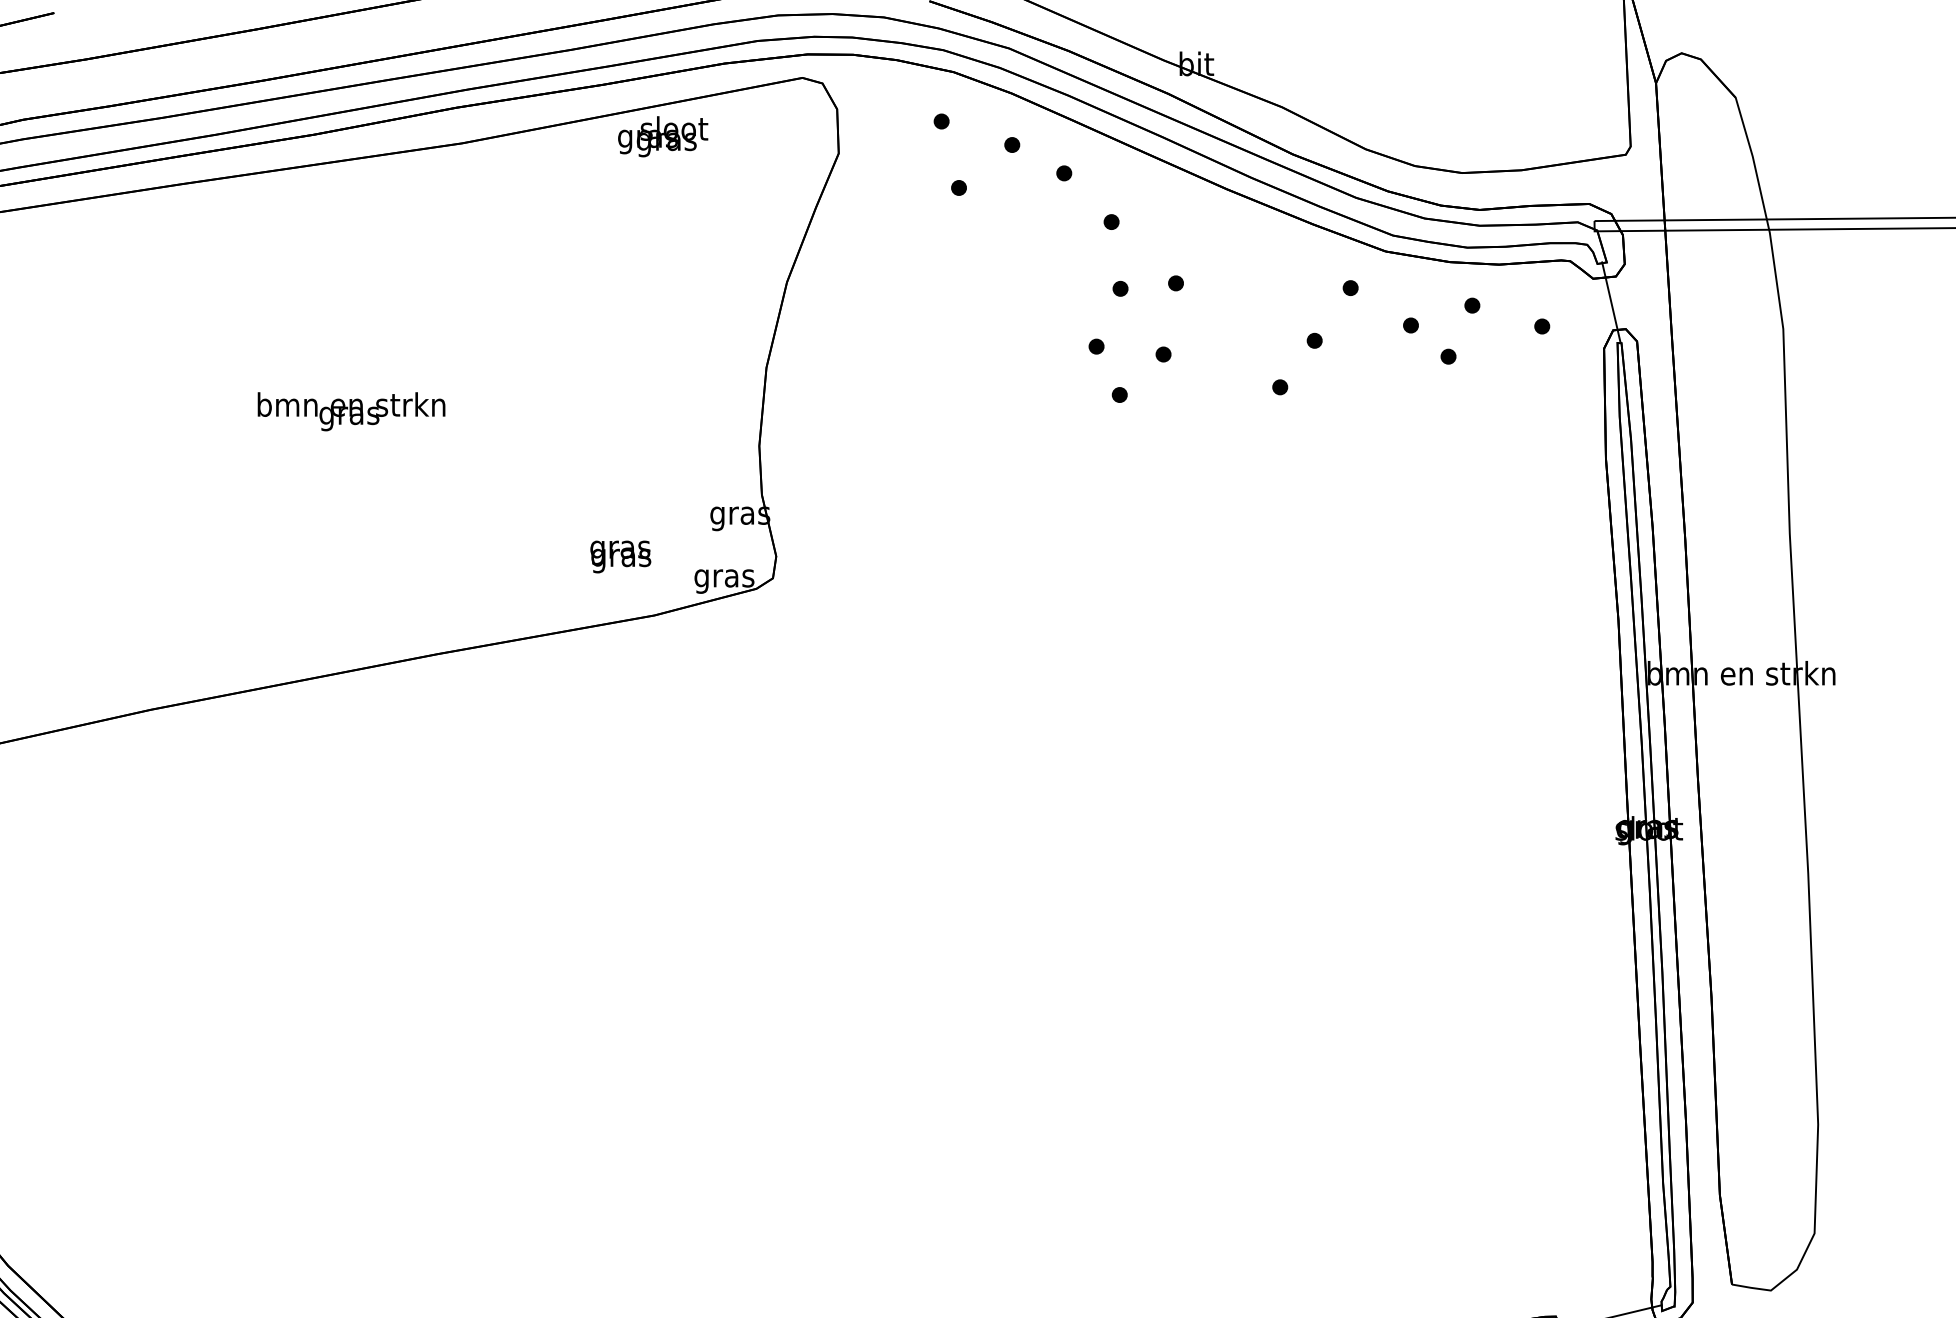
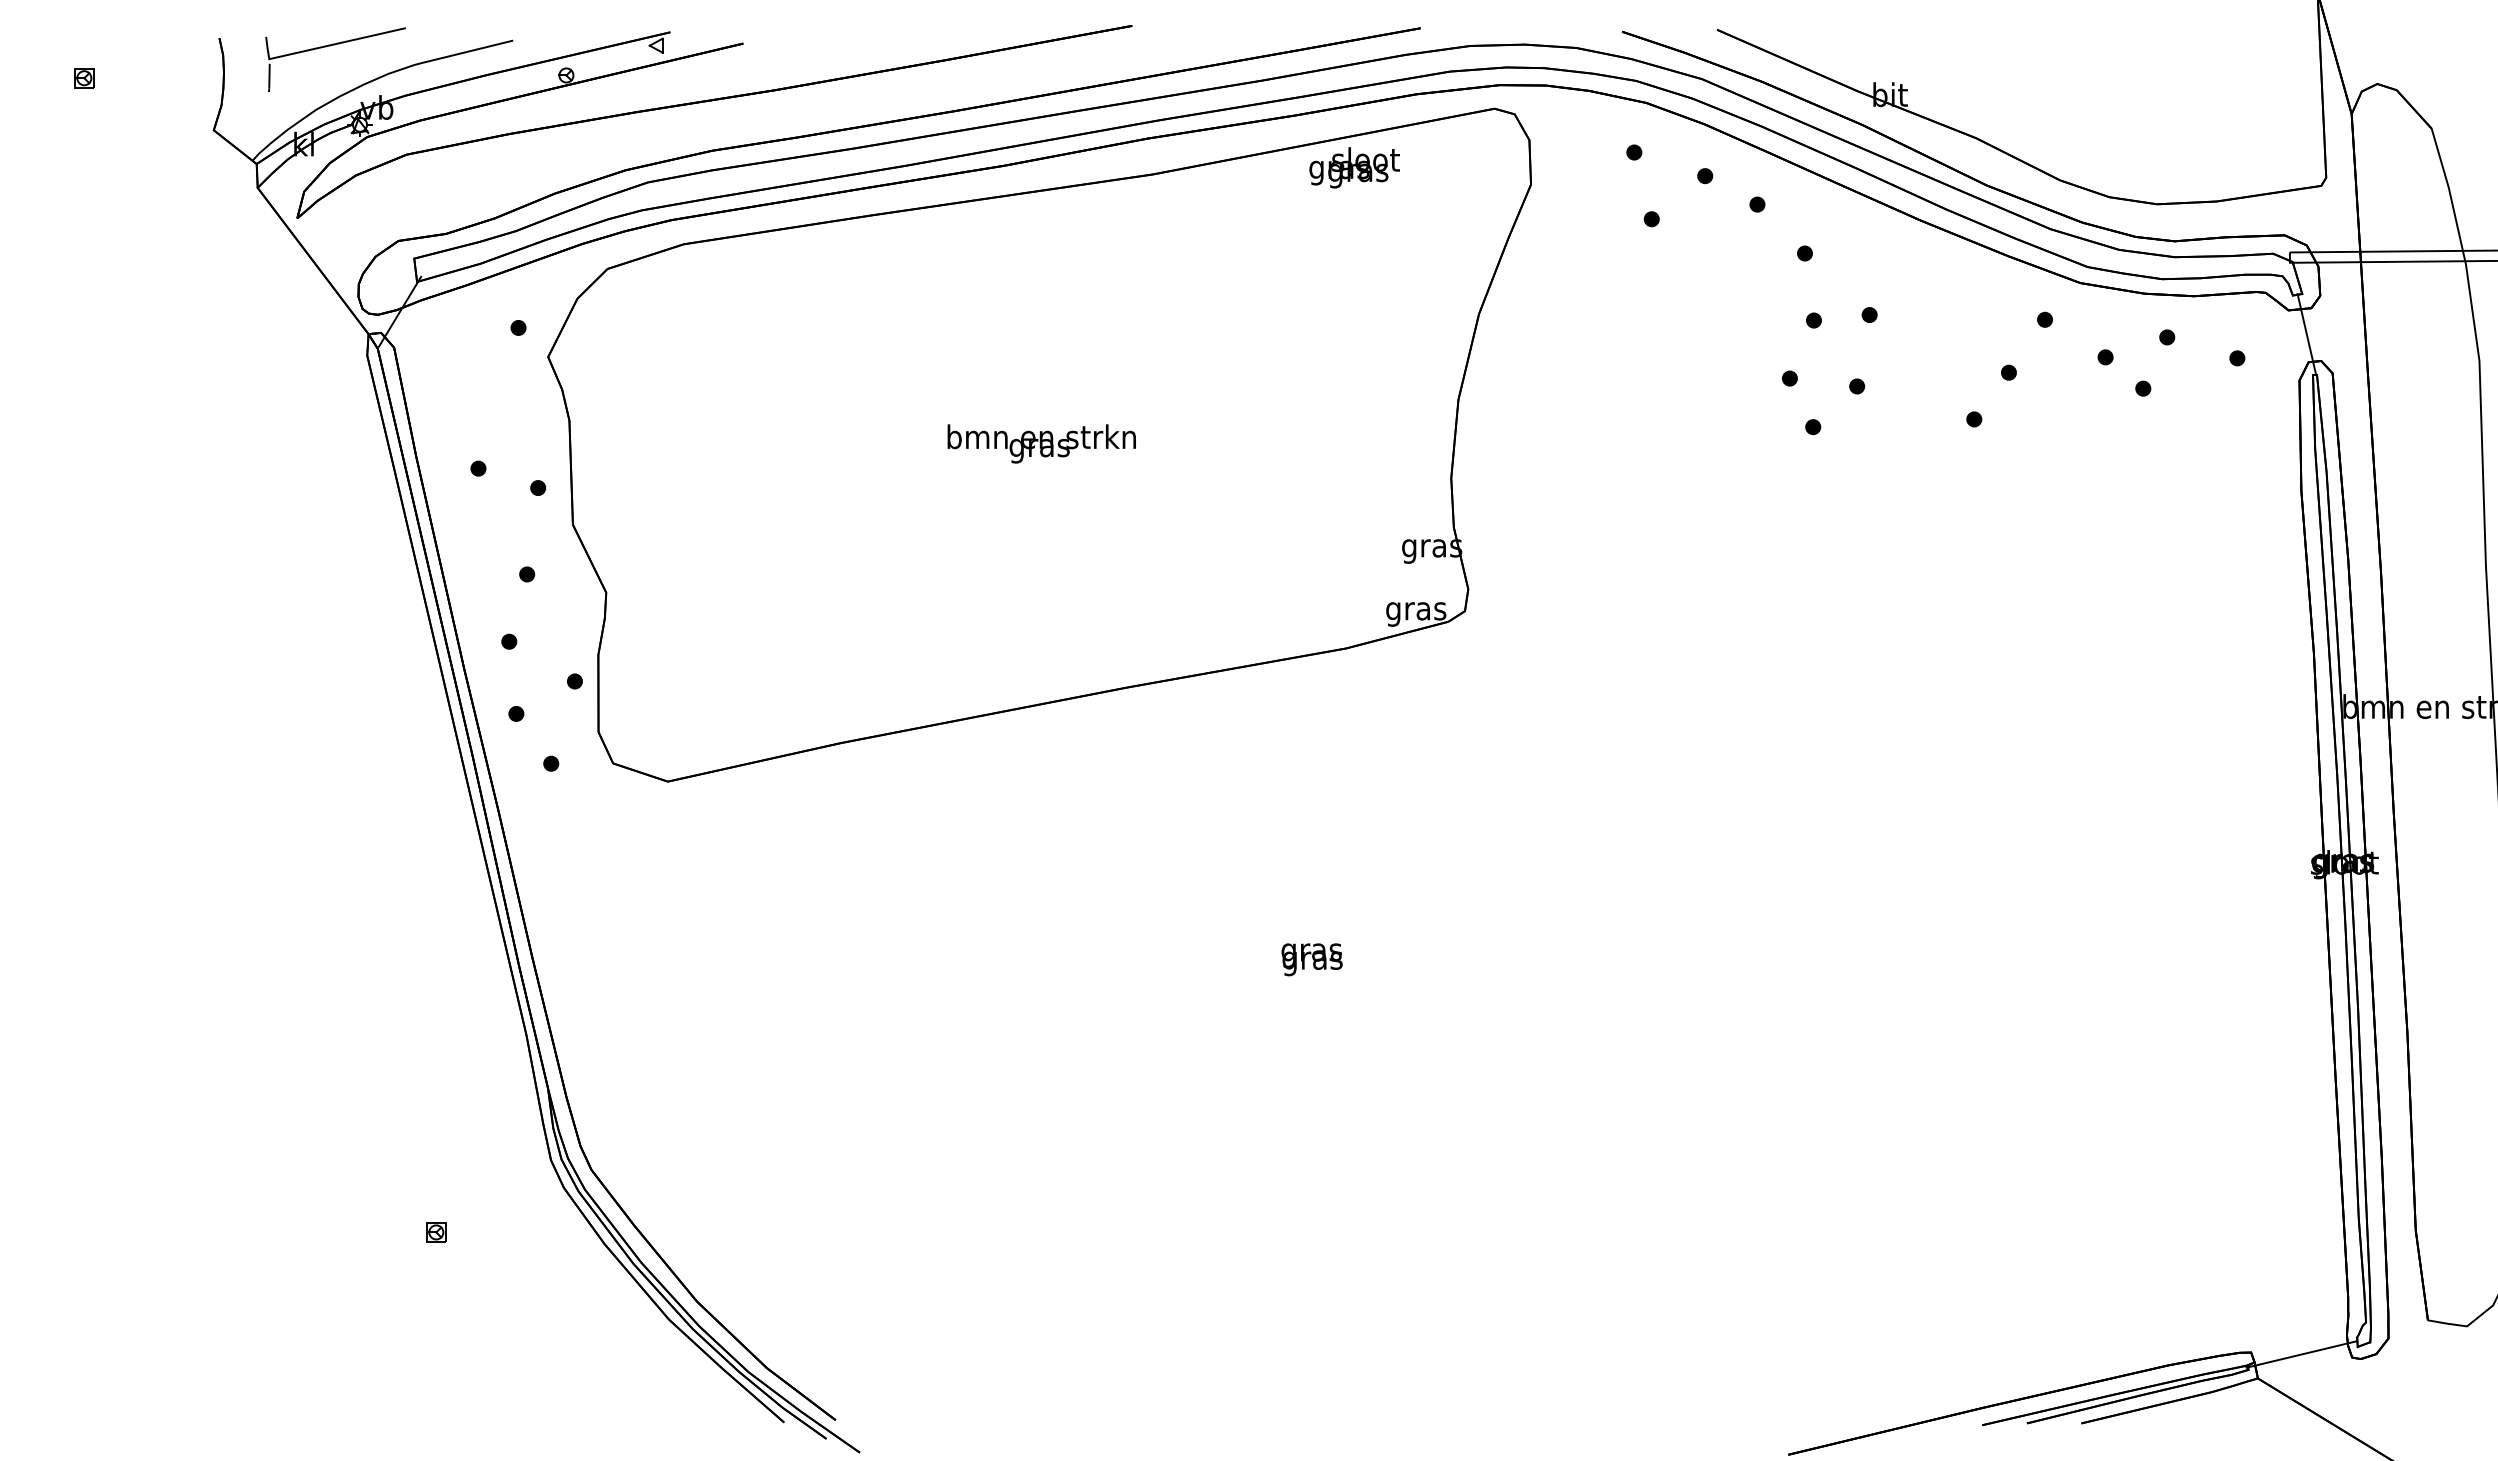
text: (620, 556) -> (1311, 959), moved

